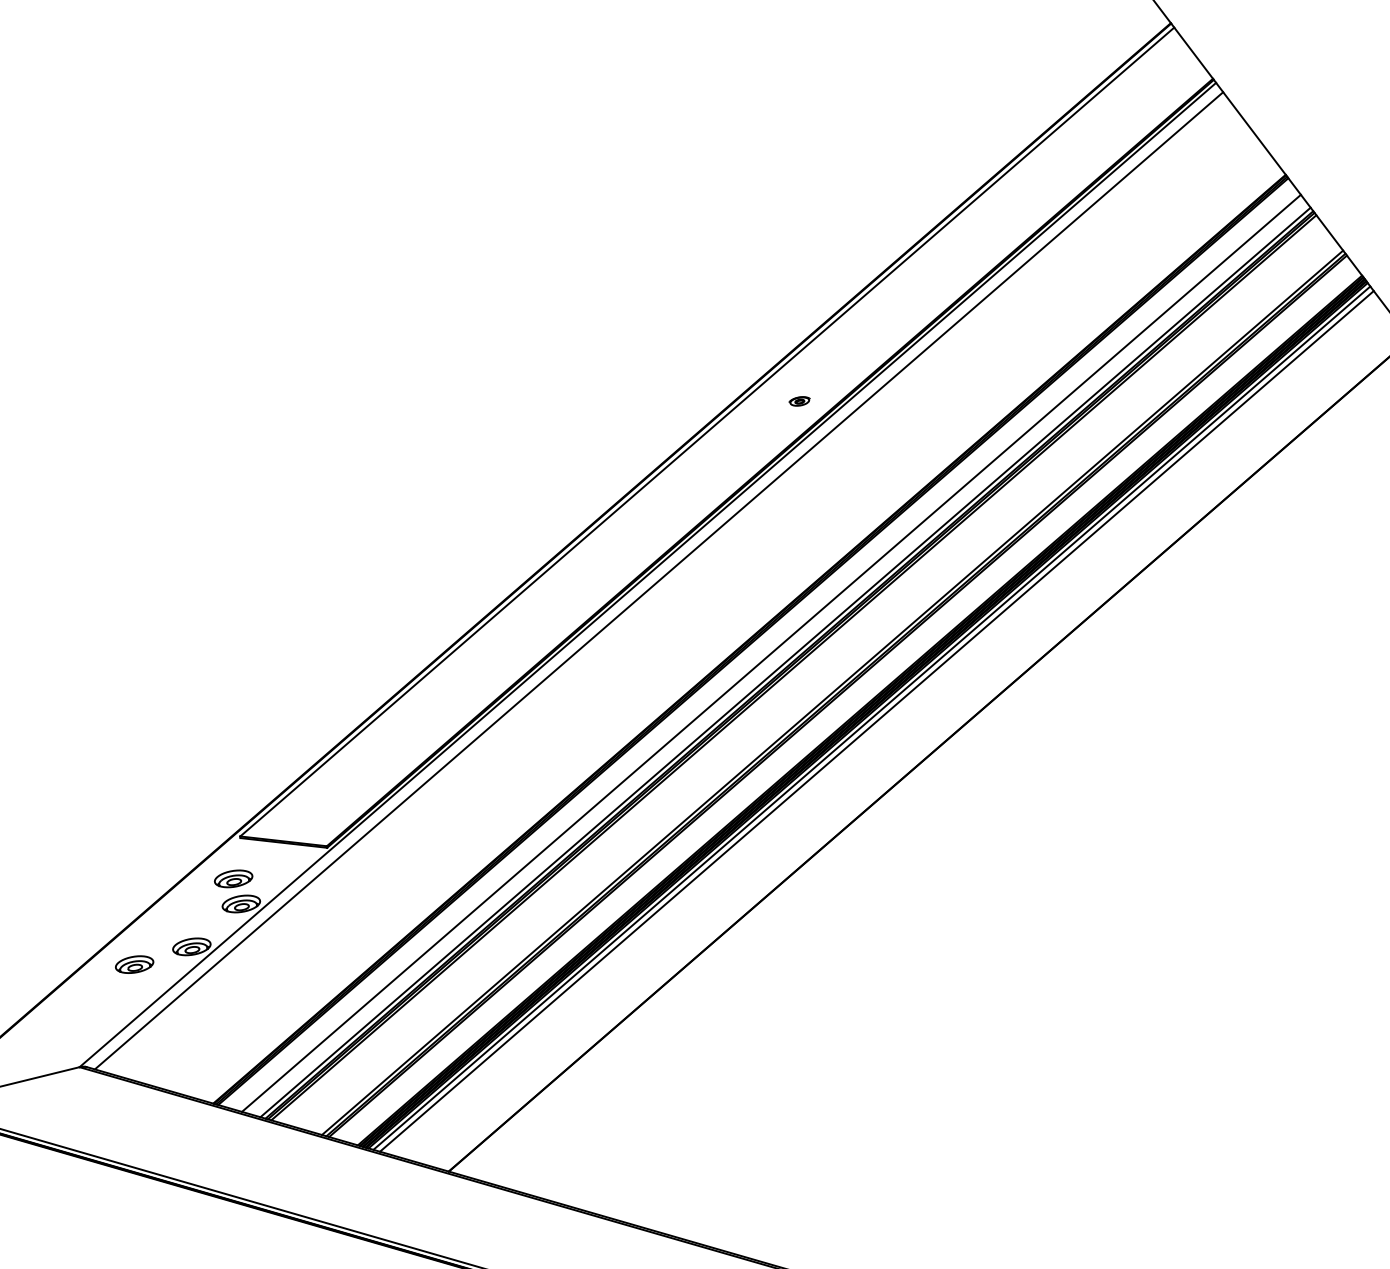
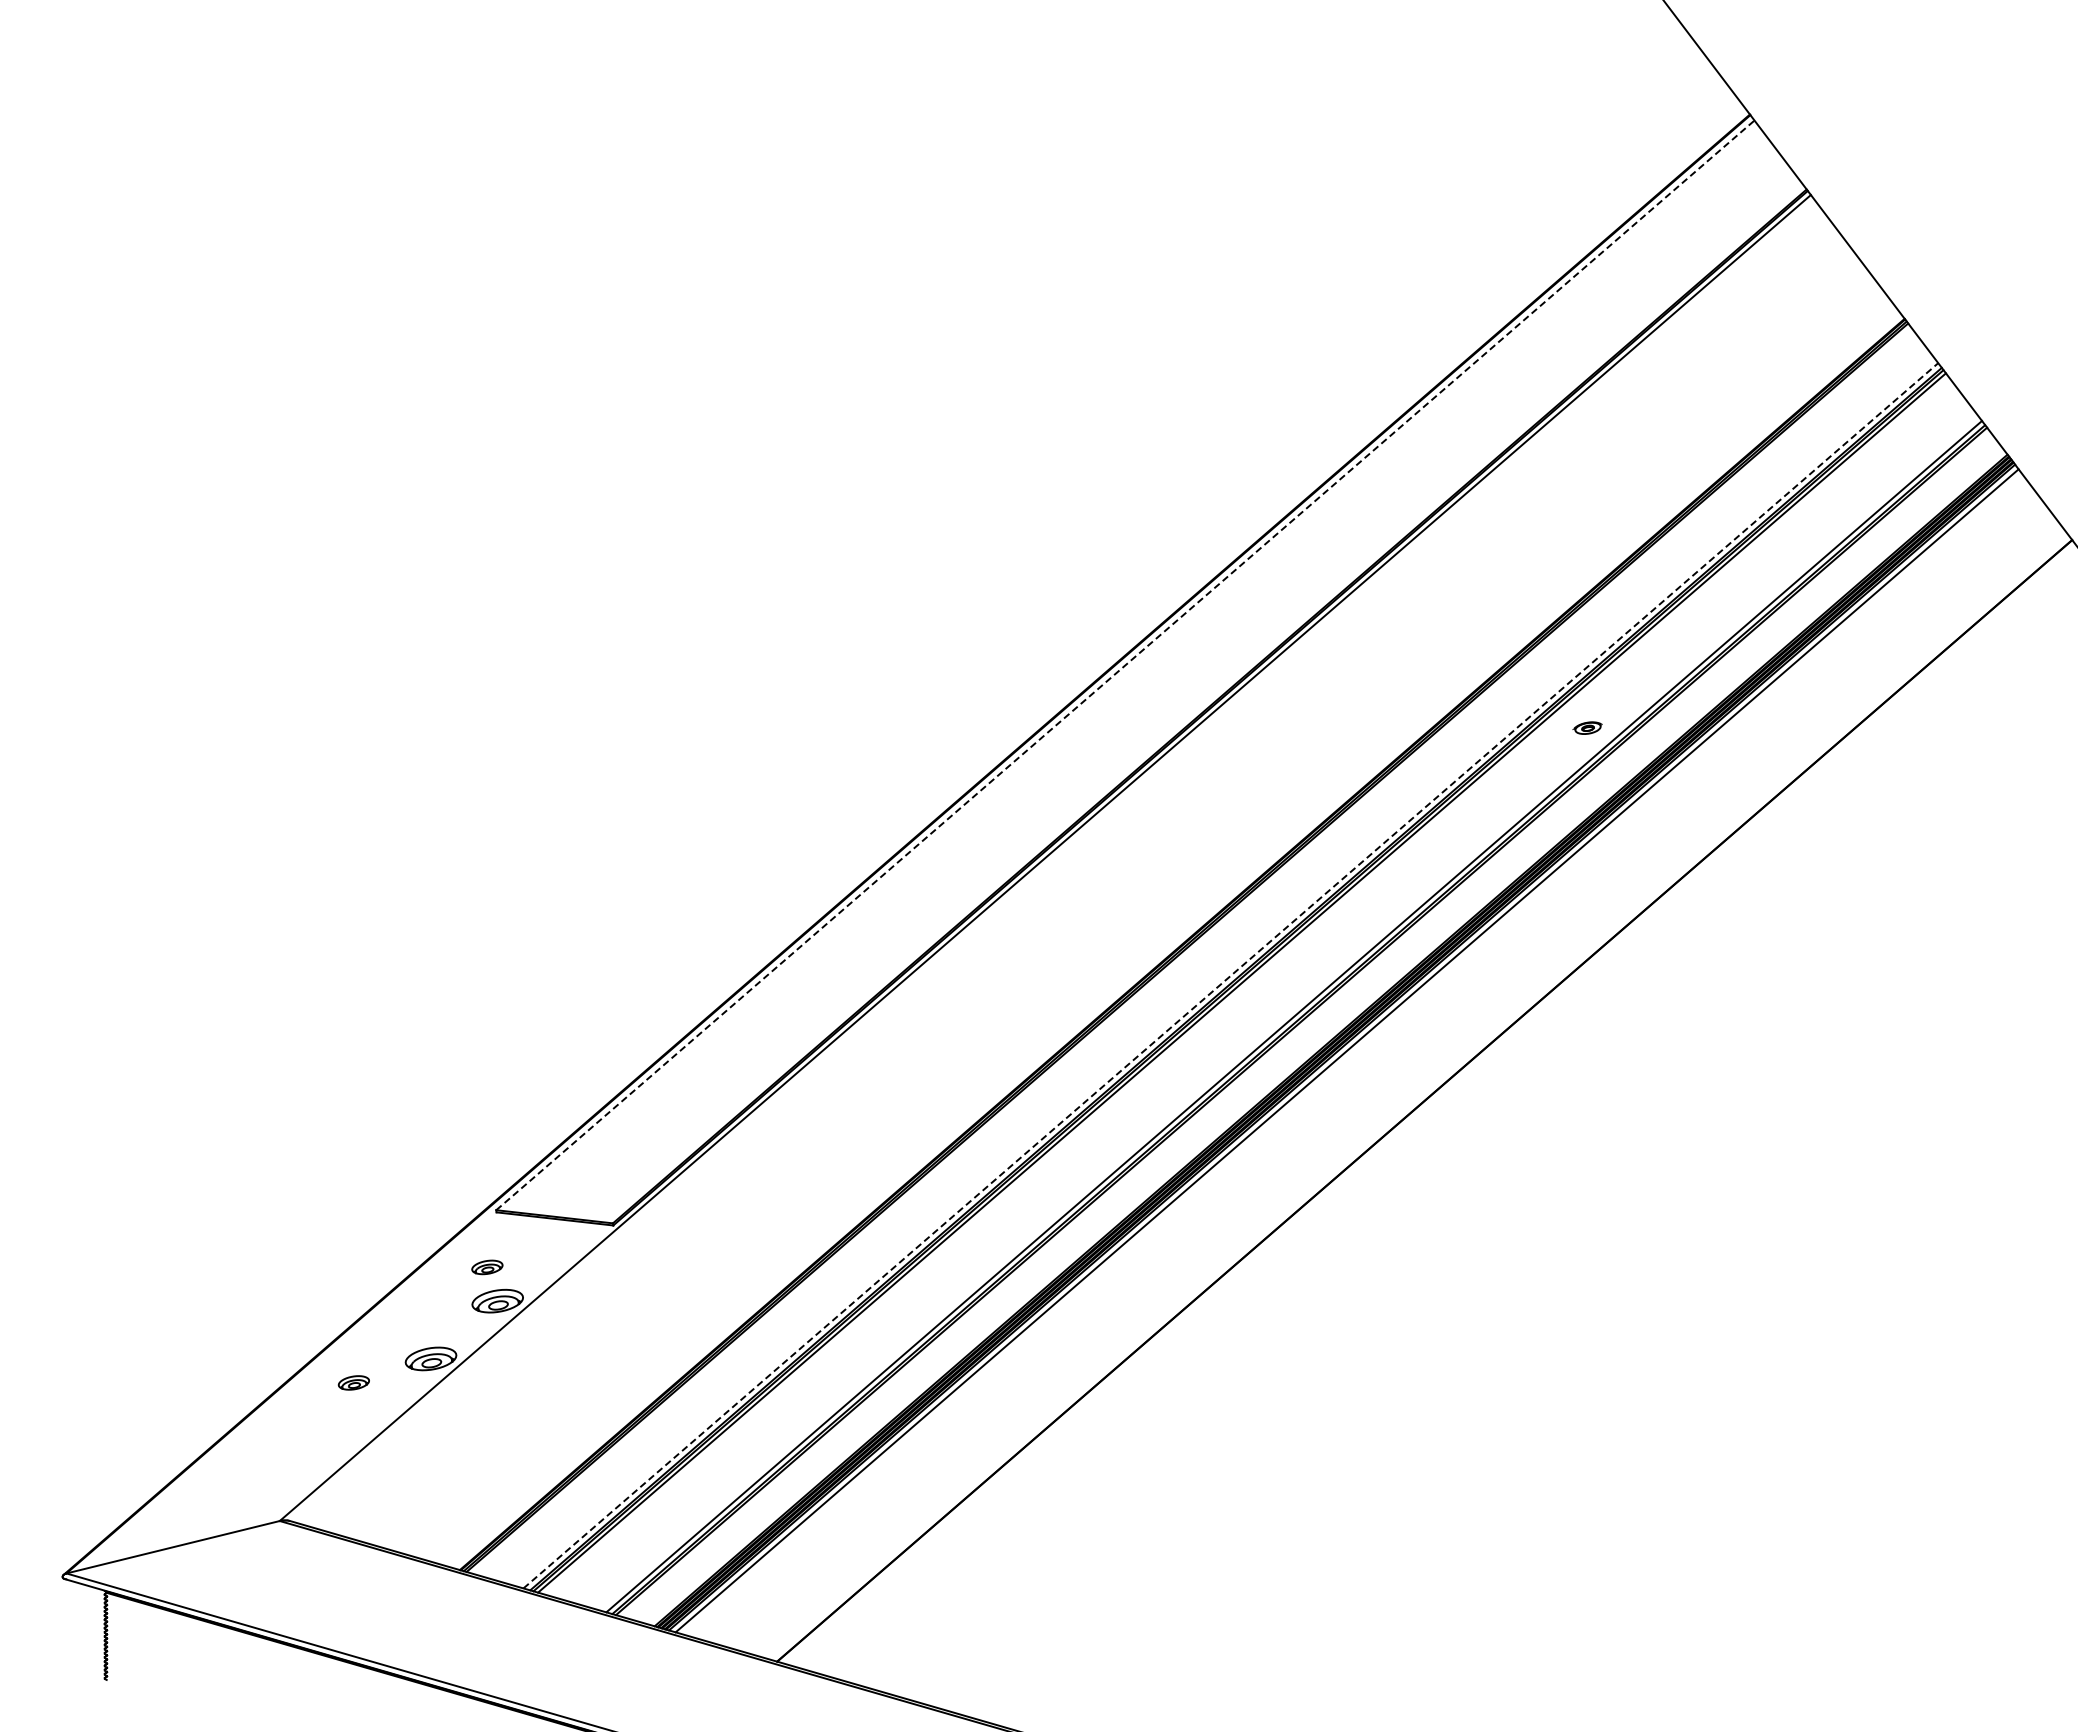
part: (799, 400) -> (1587, 727), moved
line: (707, 432) -> (1125, 665), solid -> dashed
line: (659, 580) -> (1060, 865), removed
line: (771, 653) -> (1211, 963), removed
line: (785, 662) -> (1230, 975), solid -> dashed
line: (876, 720) -> (1353, 1054), removed
part: (233, 878) -> (487, 1267), size x0.6
part: (134, 964) -> (353, 1382), size x0.6

